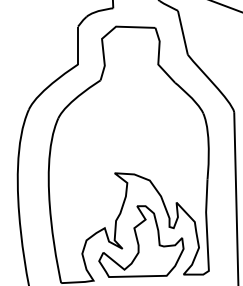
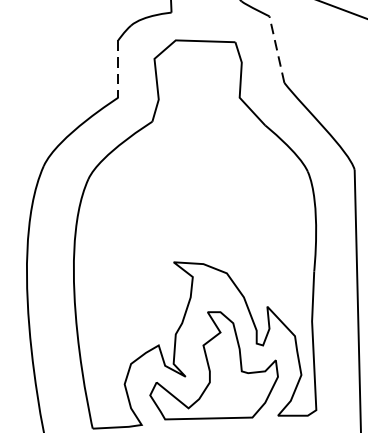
line: (182, 32) -> (276, 49), solid -> dashed
line: (78, 45) -> (118, 68), solid -> dashed

